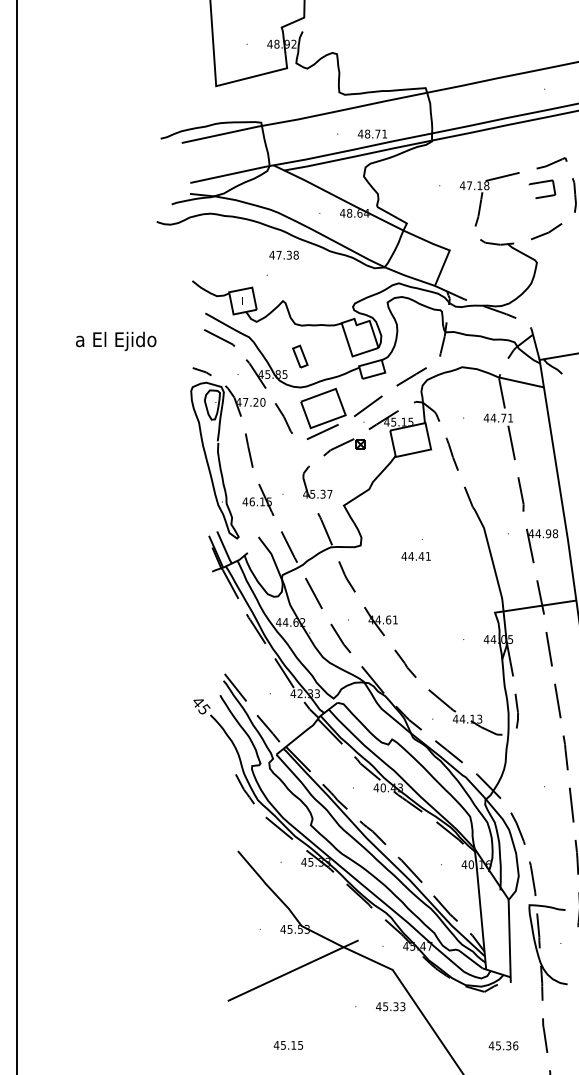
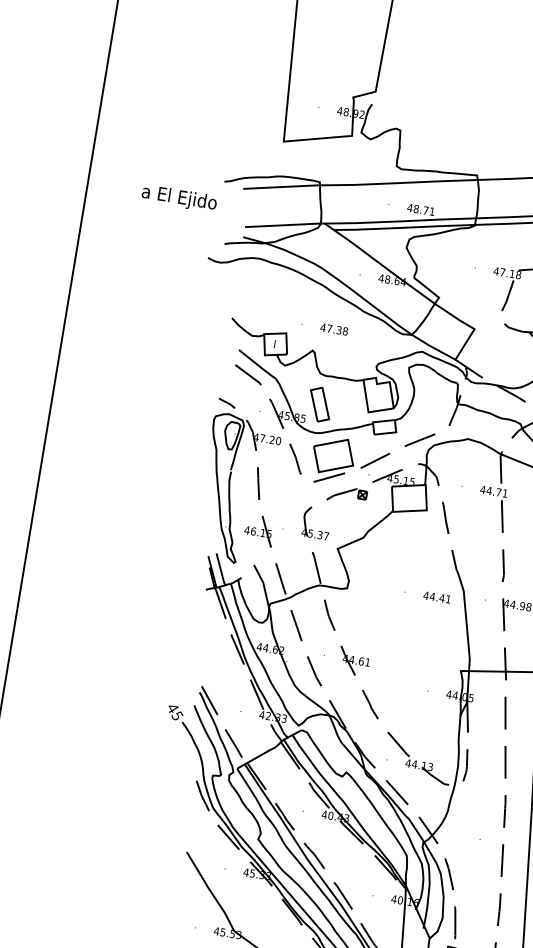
text: (283, 254) -> (333, 328), moved
text: (116, 340) -> (179, 197), moved
part: (300, 356) -> (320, 404), size x1.67
text: (415, 556) -> (436, 597), moved

